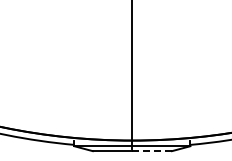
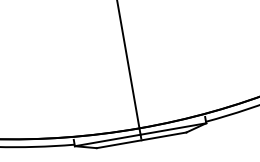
line: (152, 151) -> (164, 136), dashed -> solid

